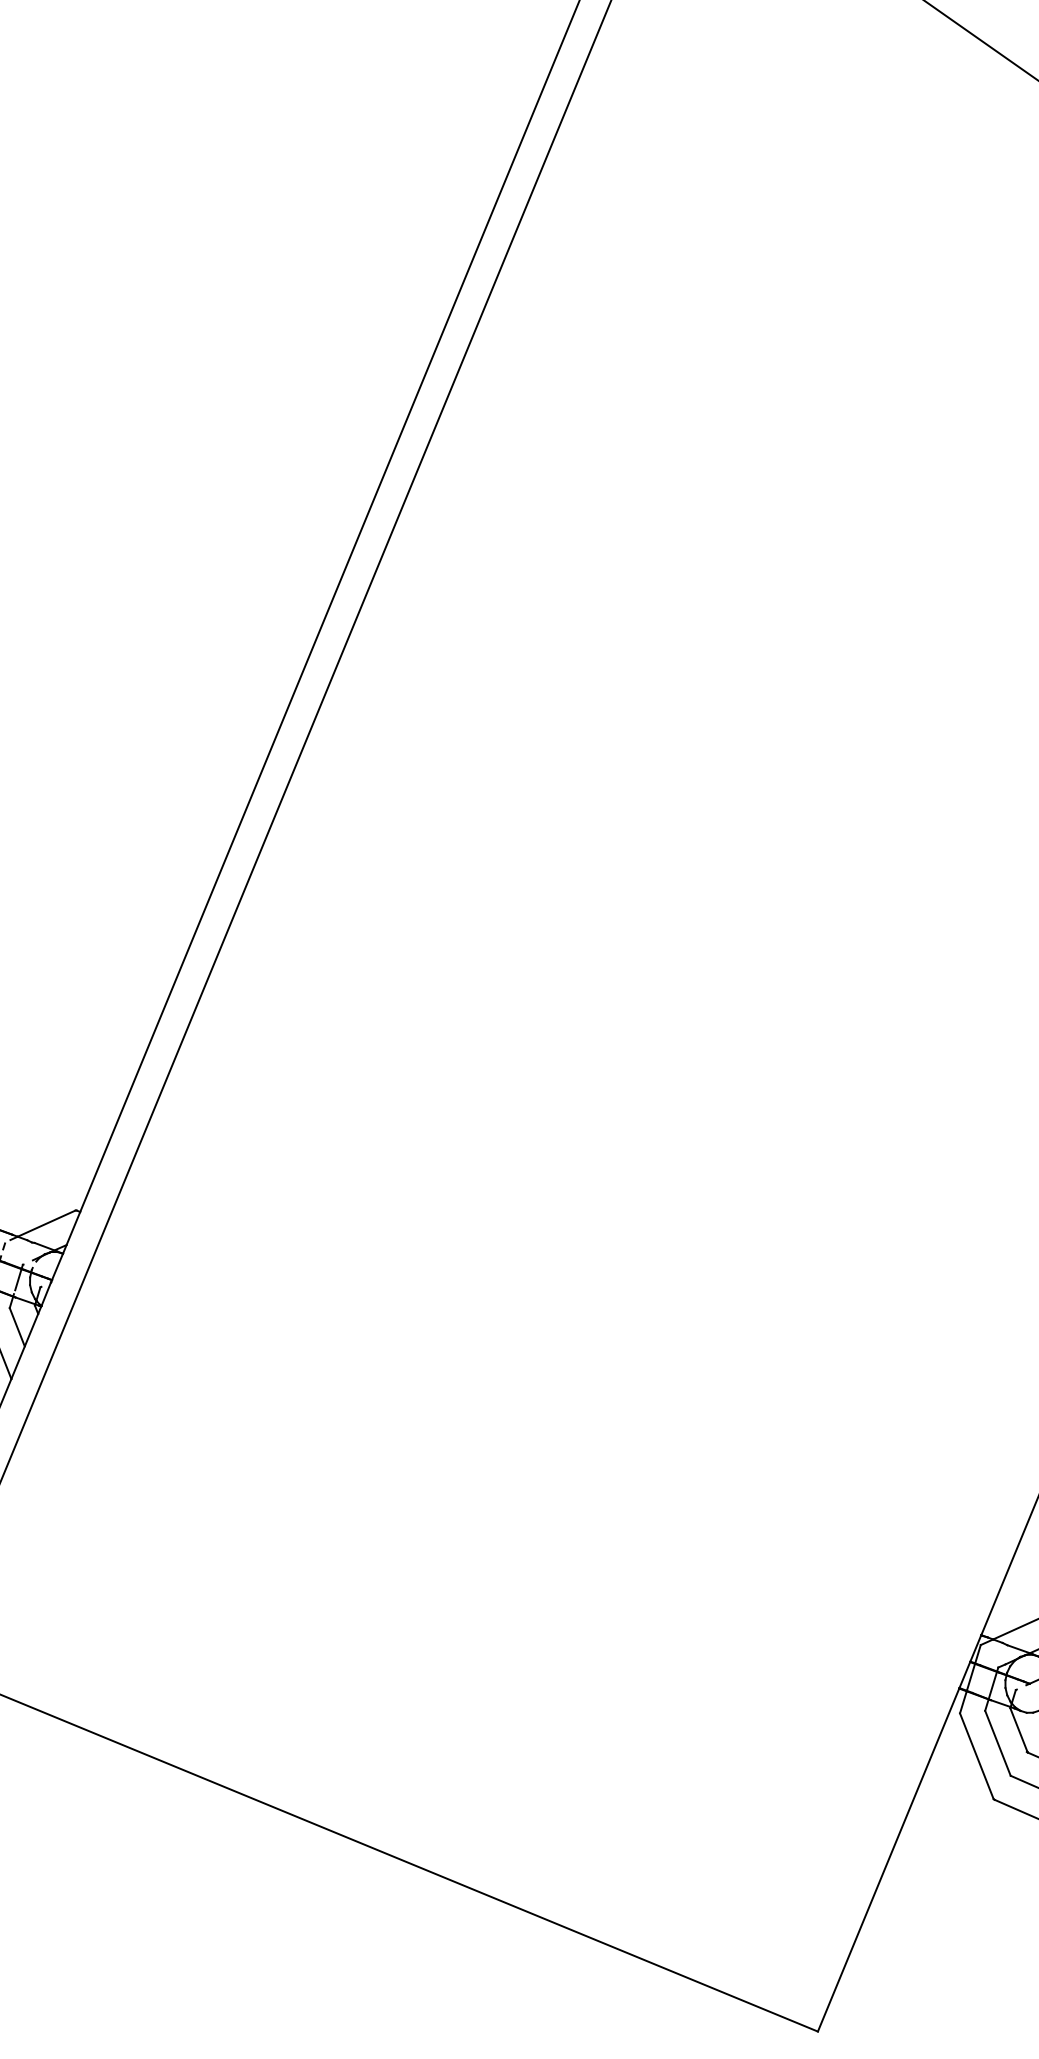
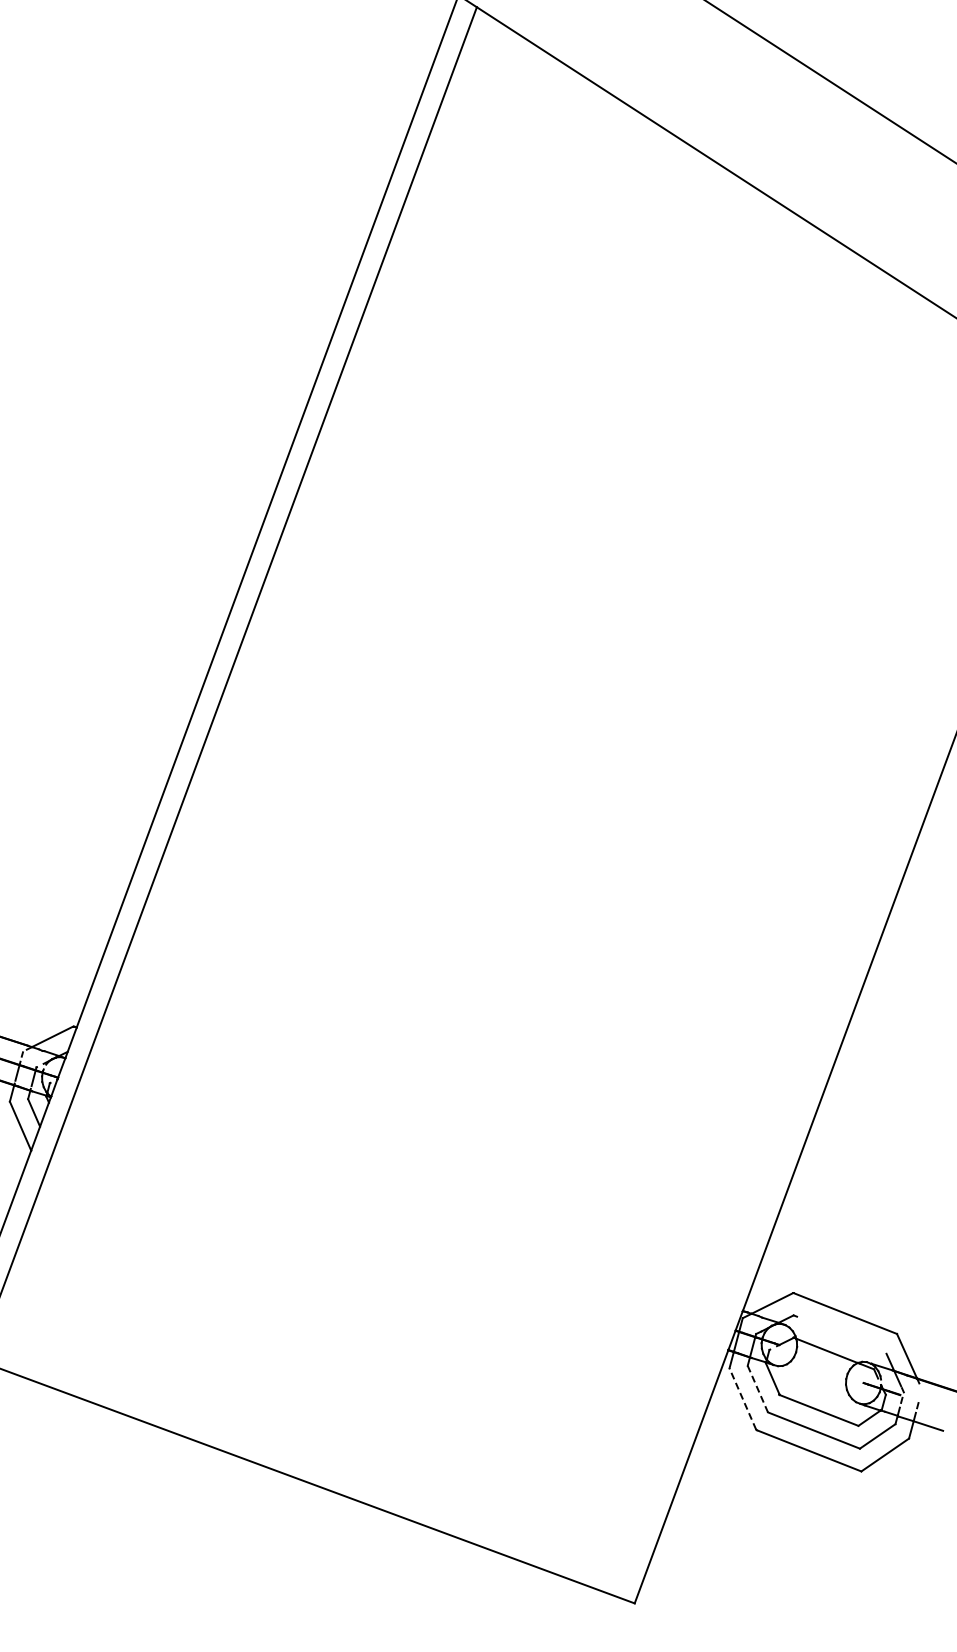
line: (998, 1743) -> (758, 1389), solid -> dashed
line: (976, 1755) -> (742, 1398), solid -> dashed

